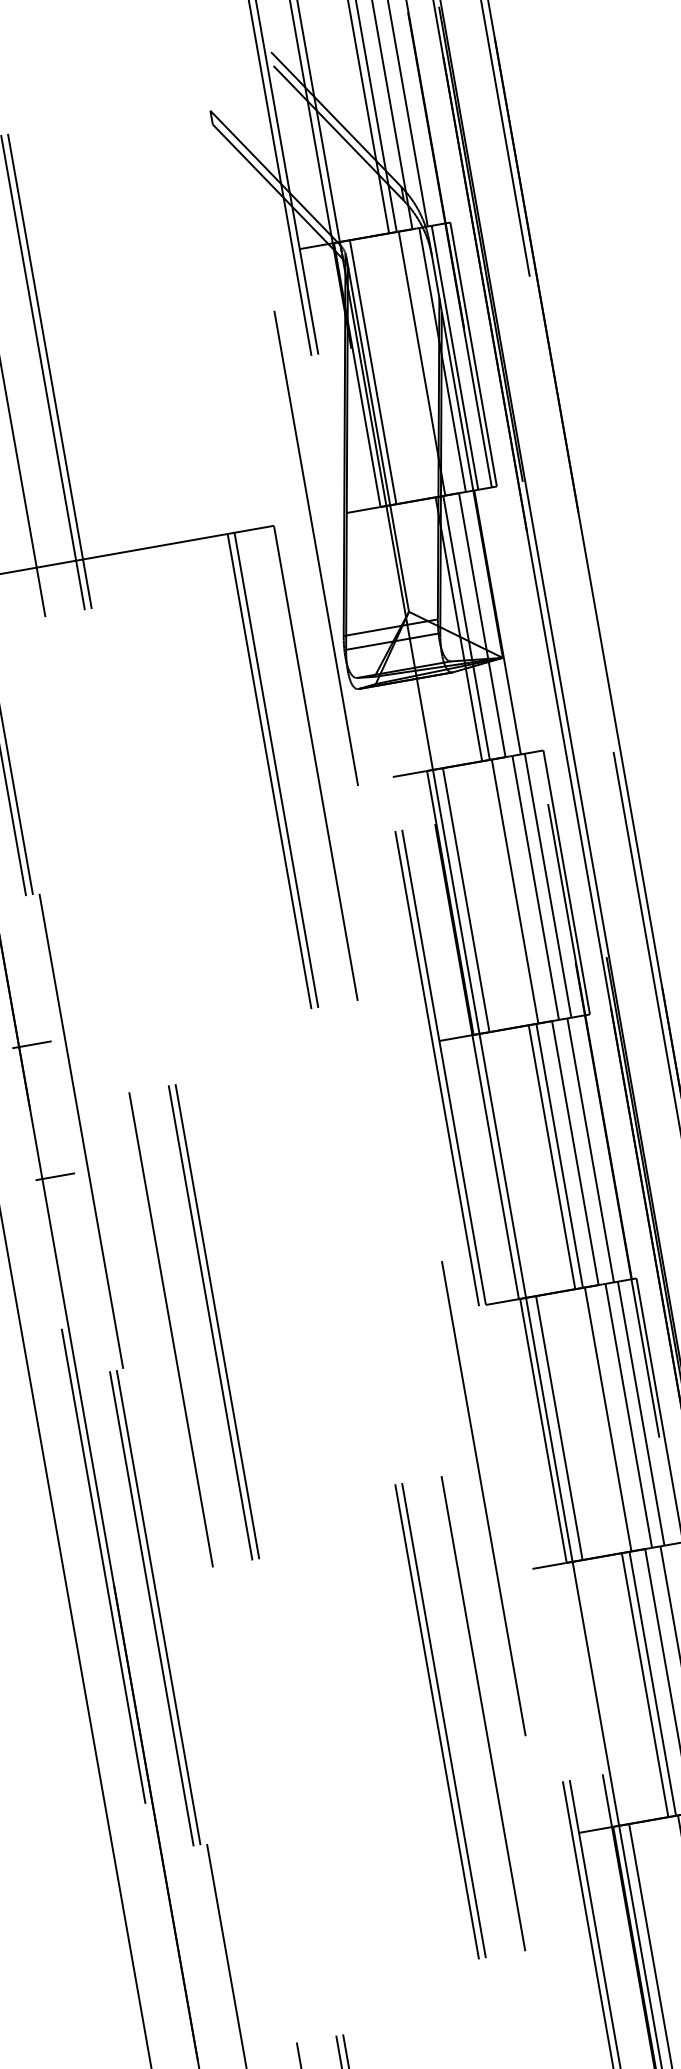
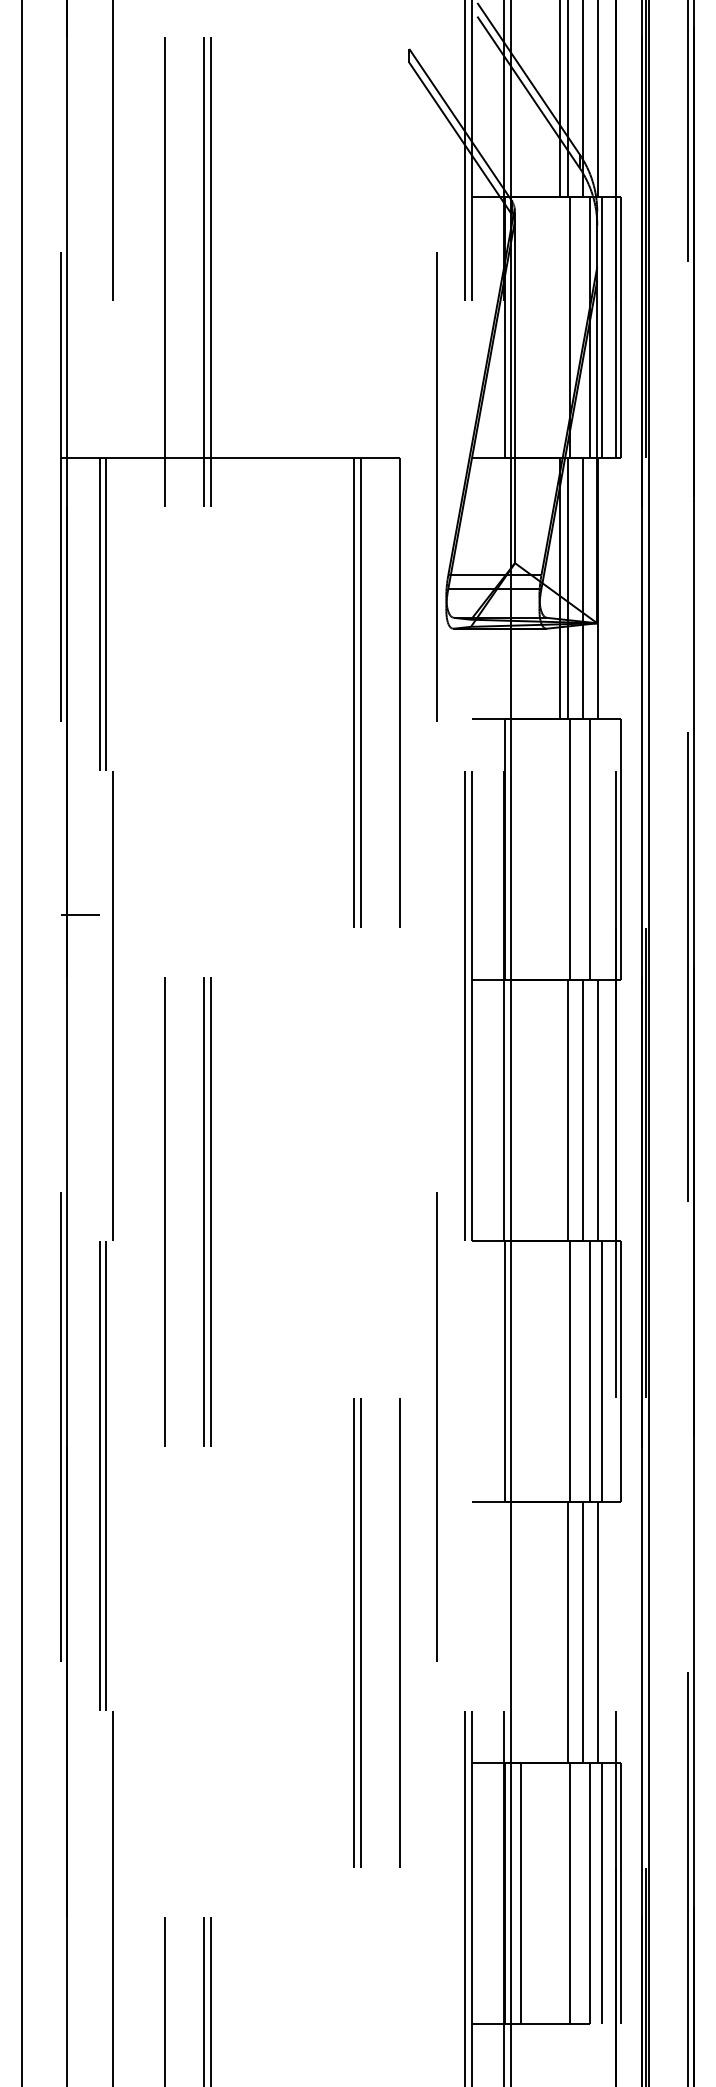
line: (373, 371) -> (521, 326), removed
line: (548, 885) -> (602, 849), removed
line: (466, 900) -> (521, 849), removed
line: (551, 1157) -> (559, 1110), removed
line: (54, 1177) -> (79, 1045), removed
line: (559, 1427) -> (521, 1371), removed
line: (644, 1684) -> (559, 1632), removed

